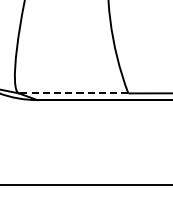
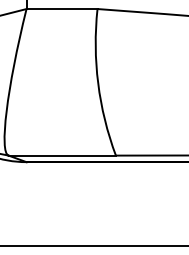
line: (73, 93) -> (62, 155), dashed -> solid

